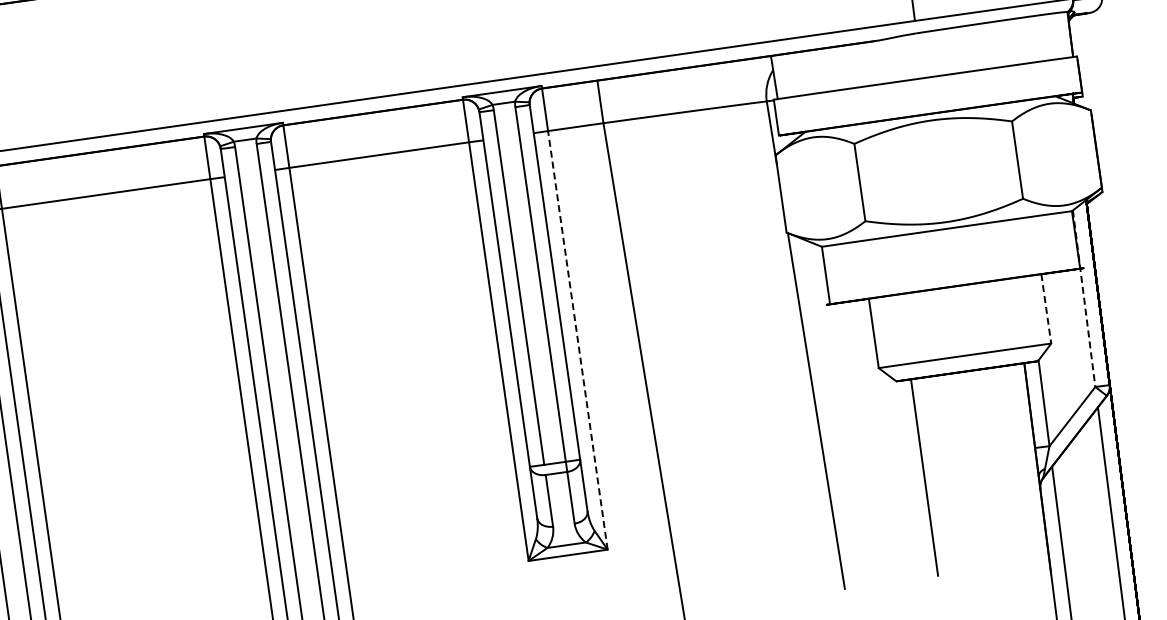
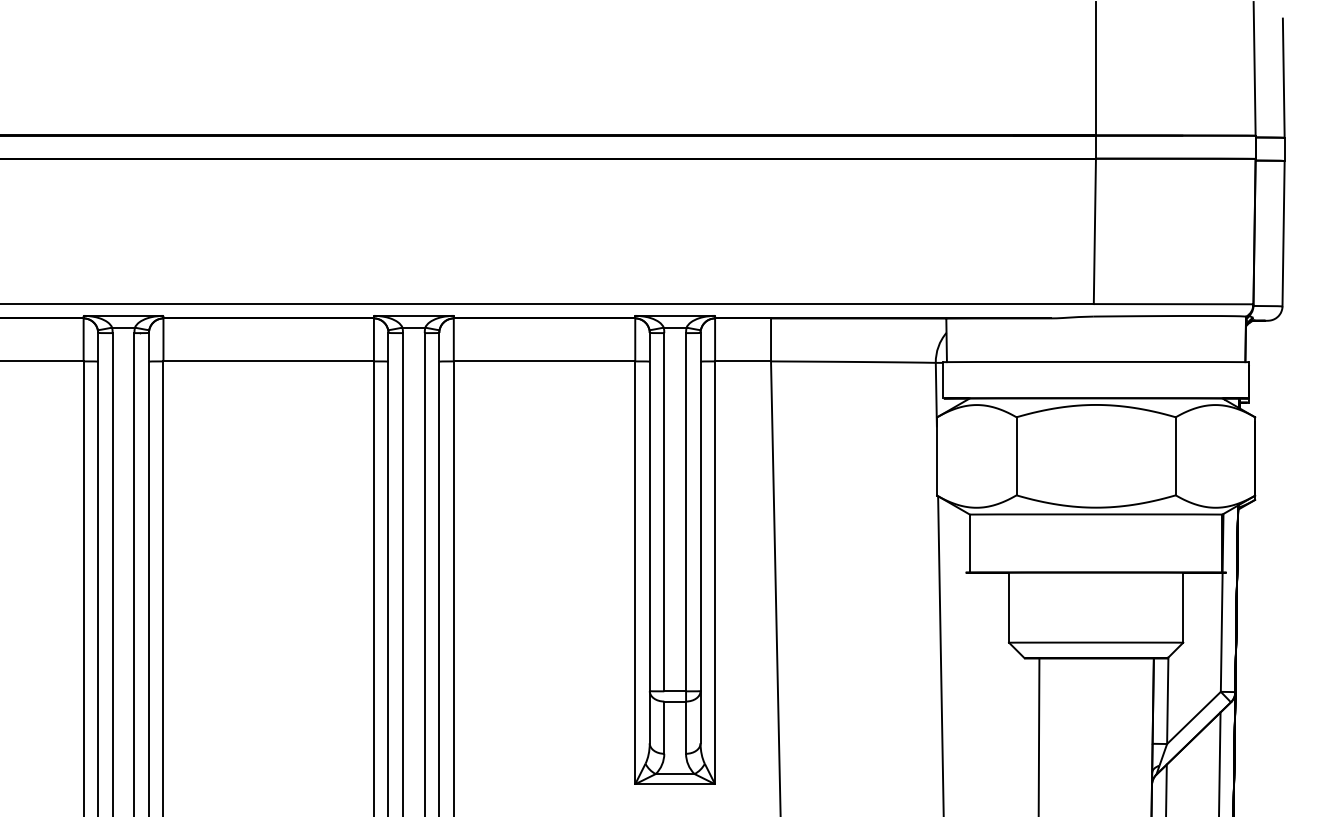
line: (1084, 298) -> (1222, 602), dashed -> solid
line: (1046, 309) -> (1183, 608), dashed -> solid
line: (578, 339) -> (715, 572), dashed -> solid

